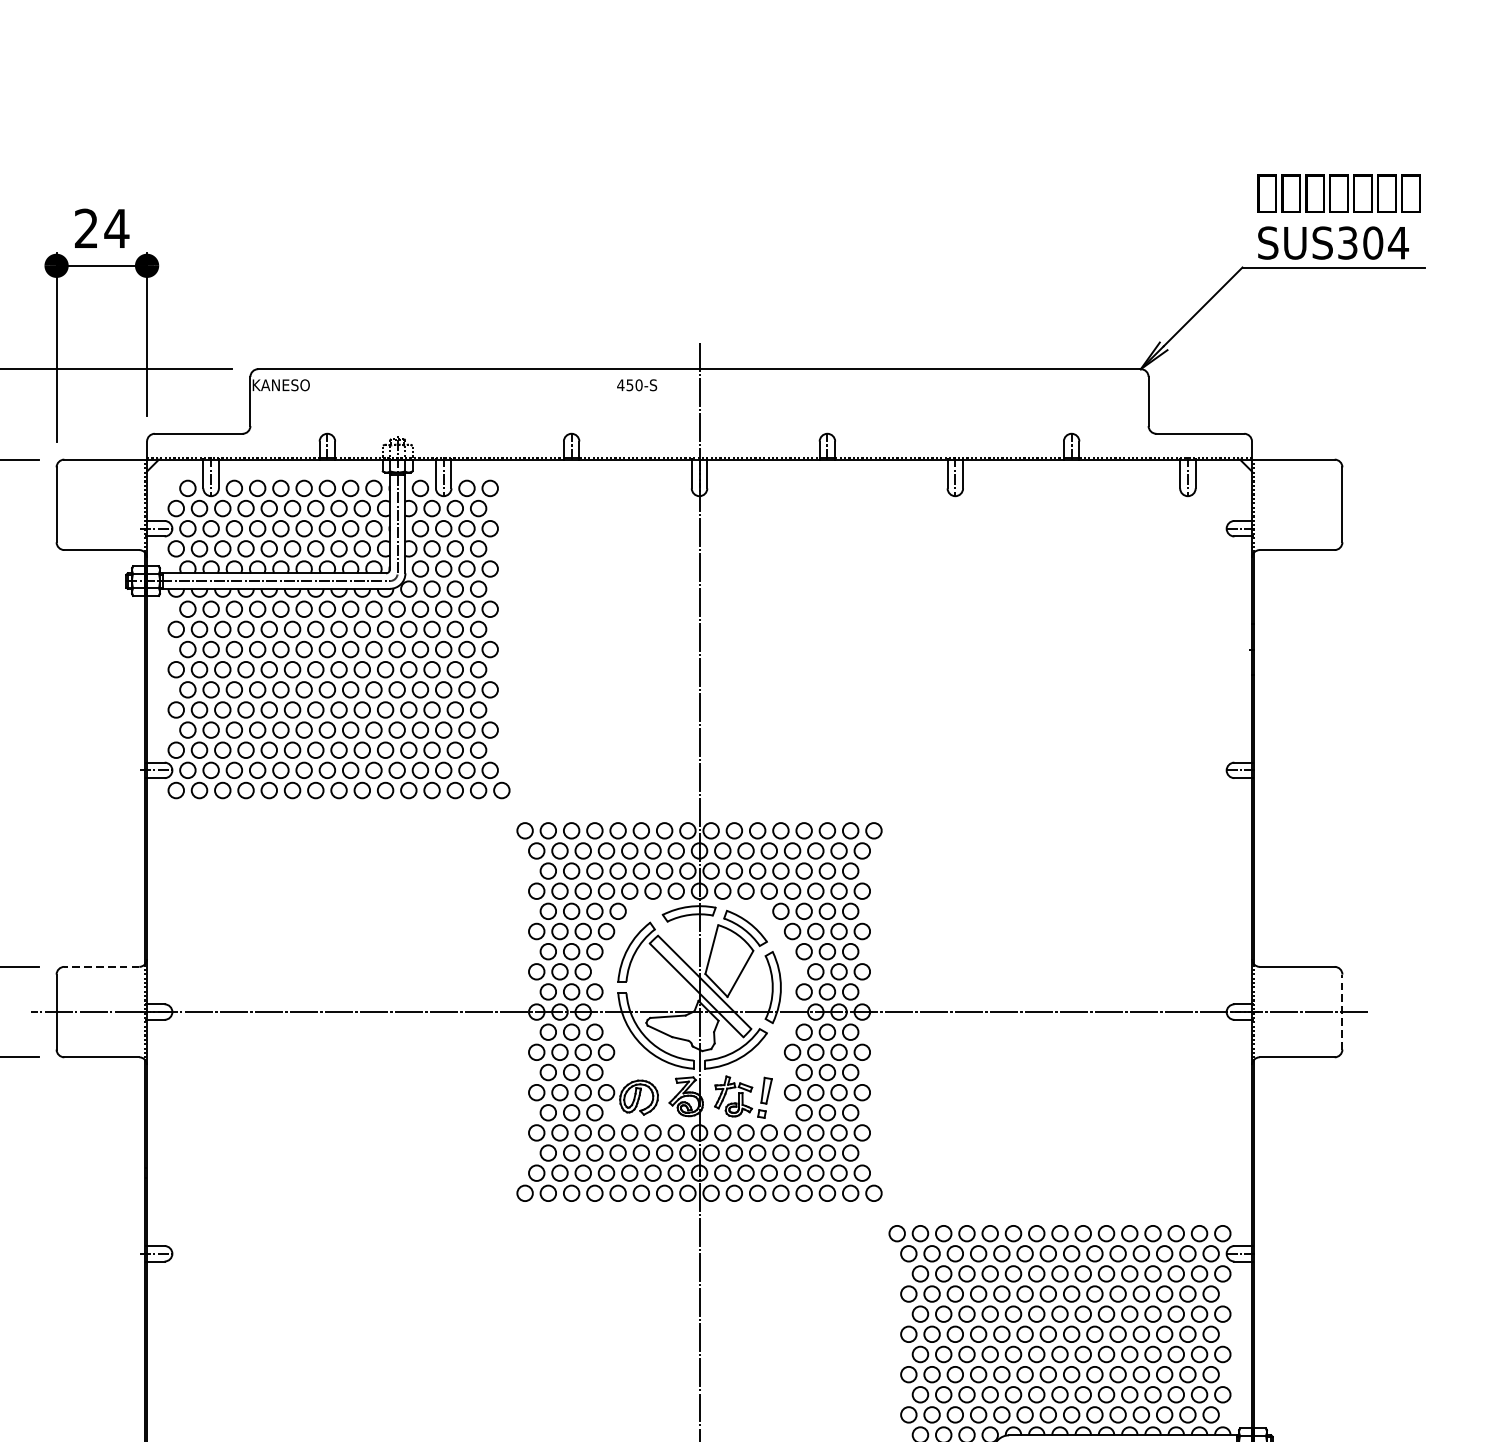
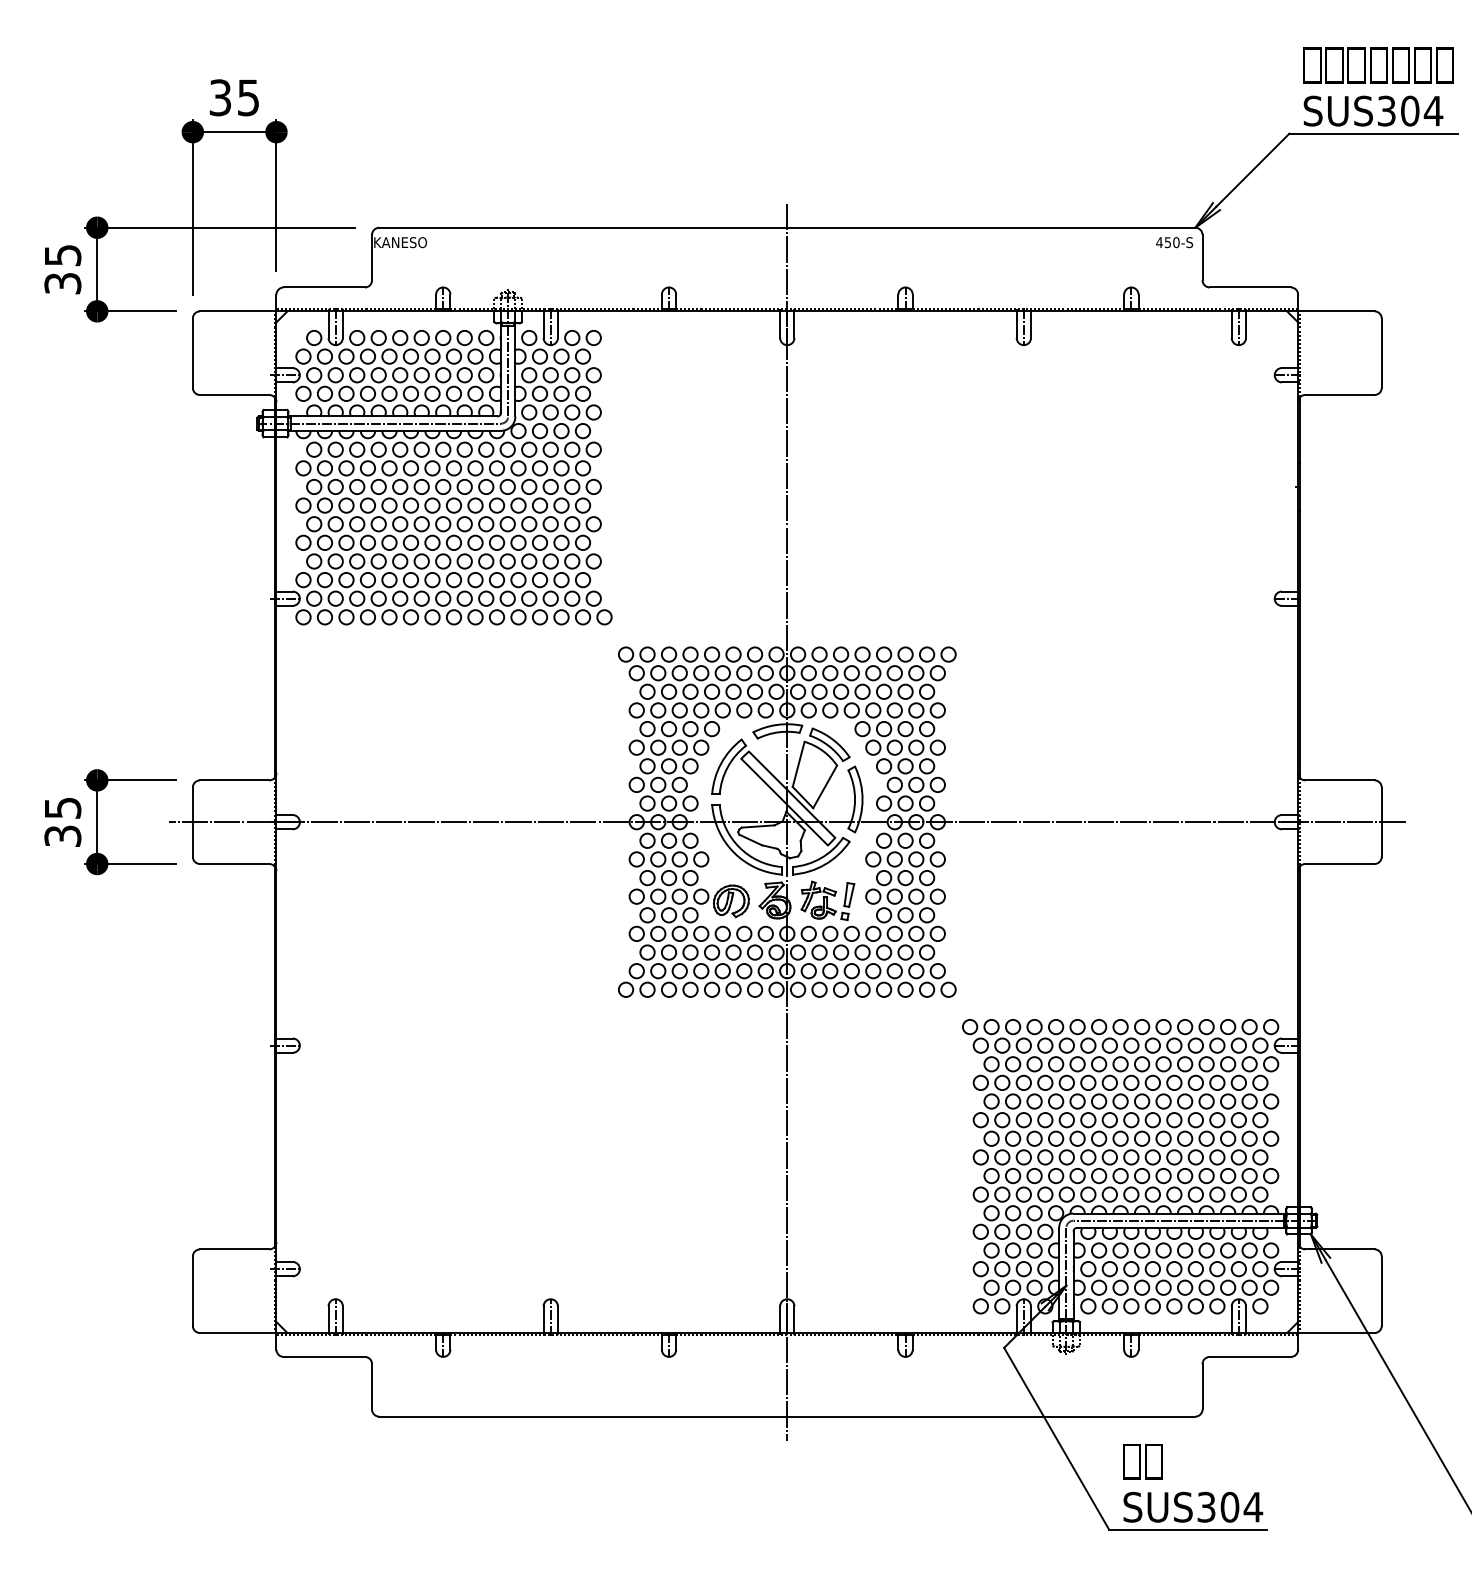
text: (101, 228) -> (234, 97), 24 -> 35
text: (637, 385) -> (1174, 242), moved
line: (101, 966) -> (234, 780), dashed -> solid
line: (1342, 1012) -> (1381, 822), dashed -> solid

